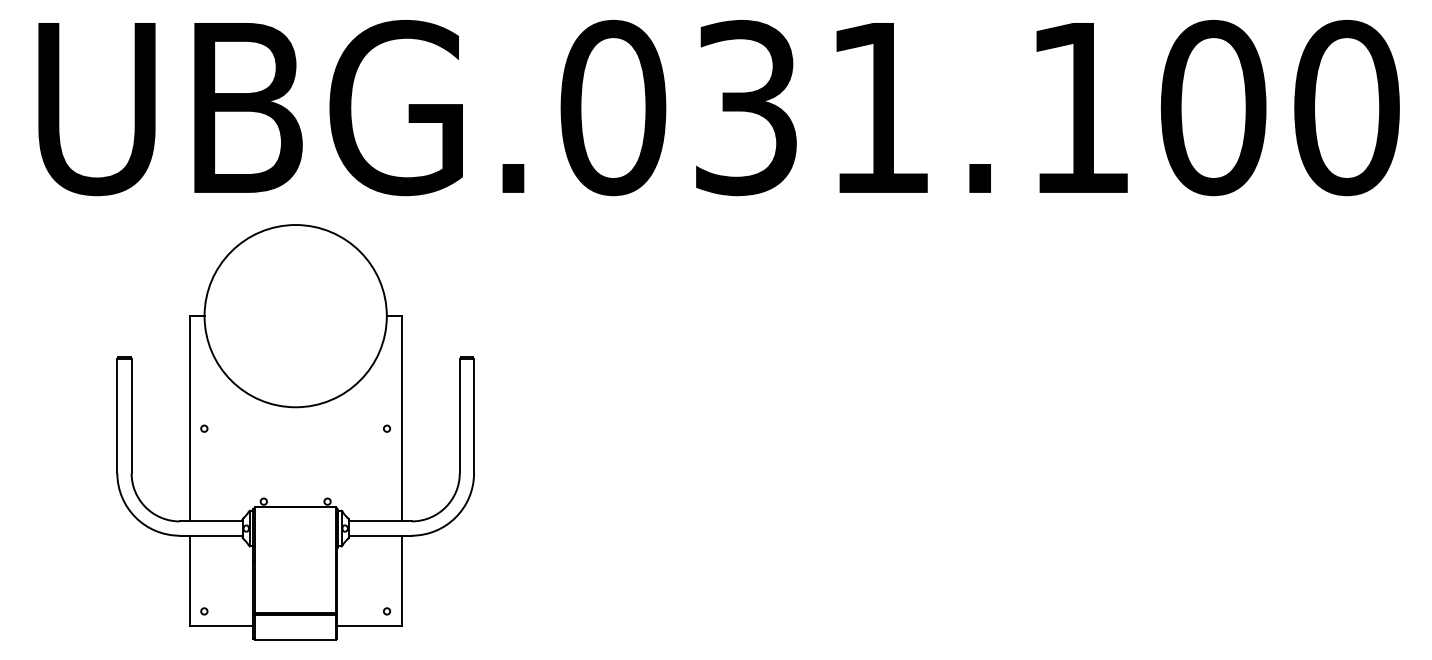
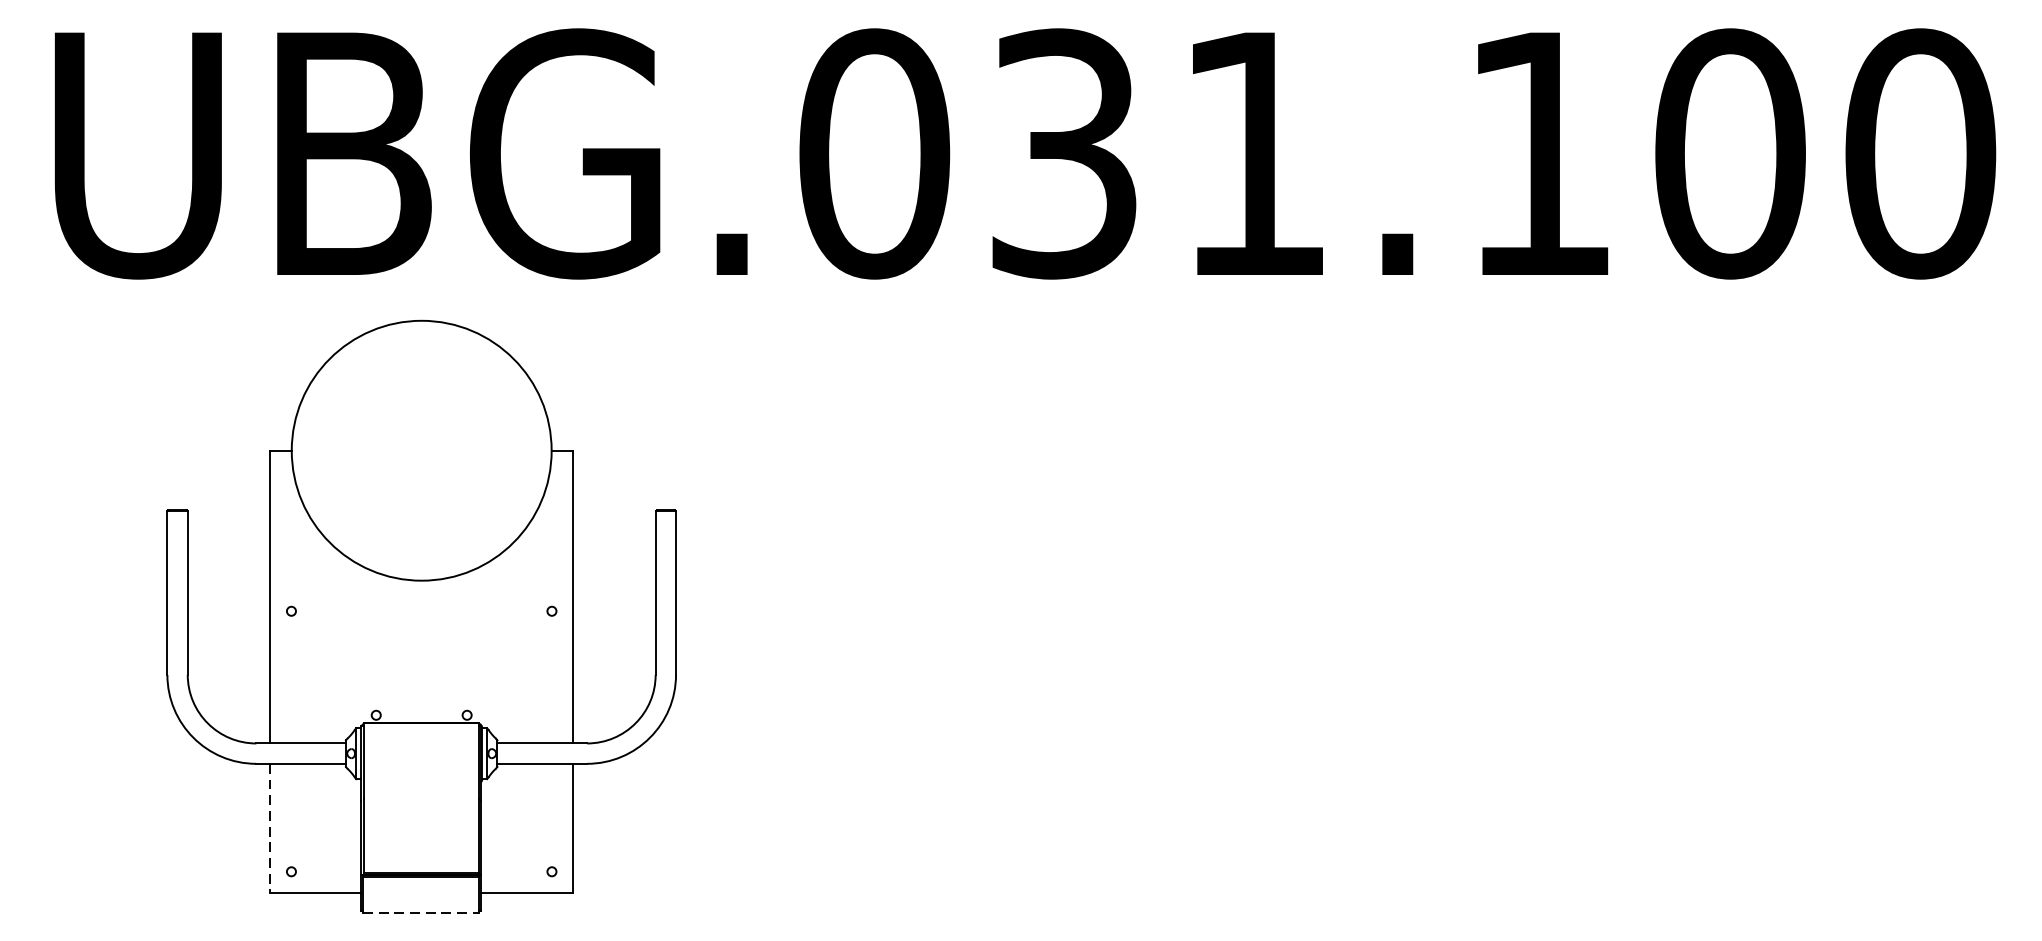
line: (189, 581) -> (270, 829), solid -> dashed
line: (295, 640) -> (421, 913), solid -> dashed

